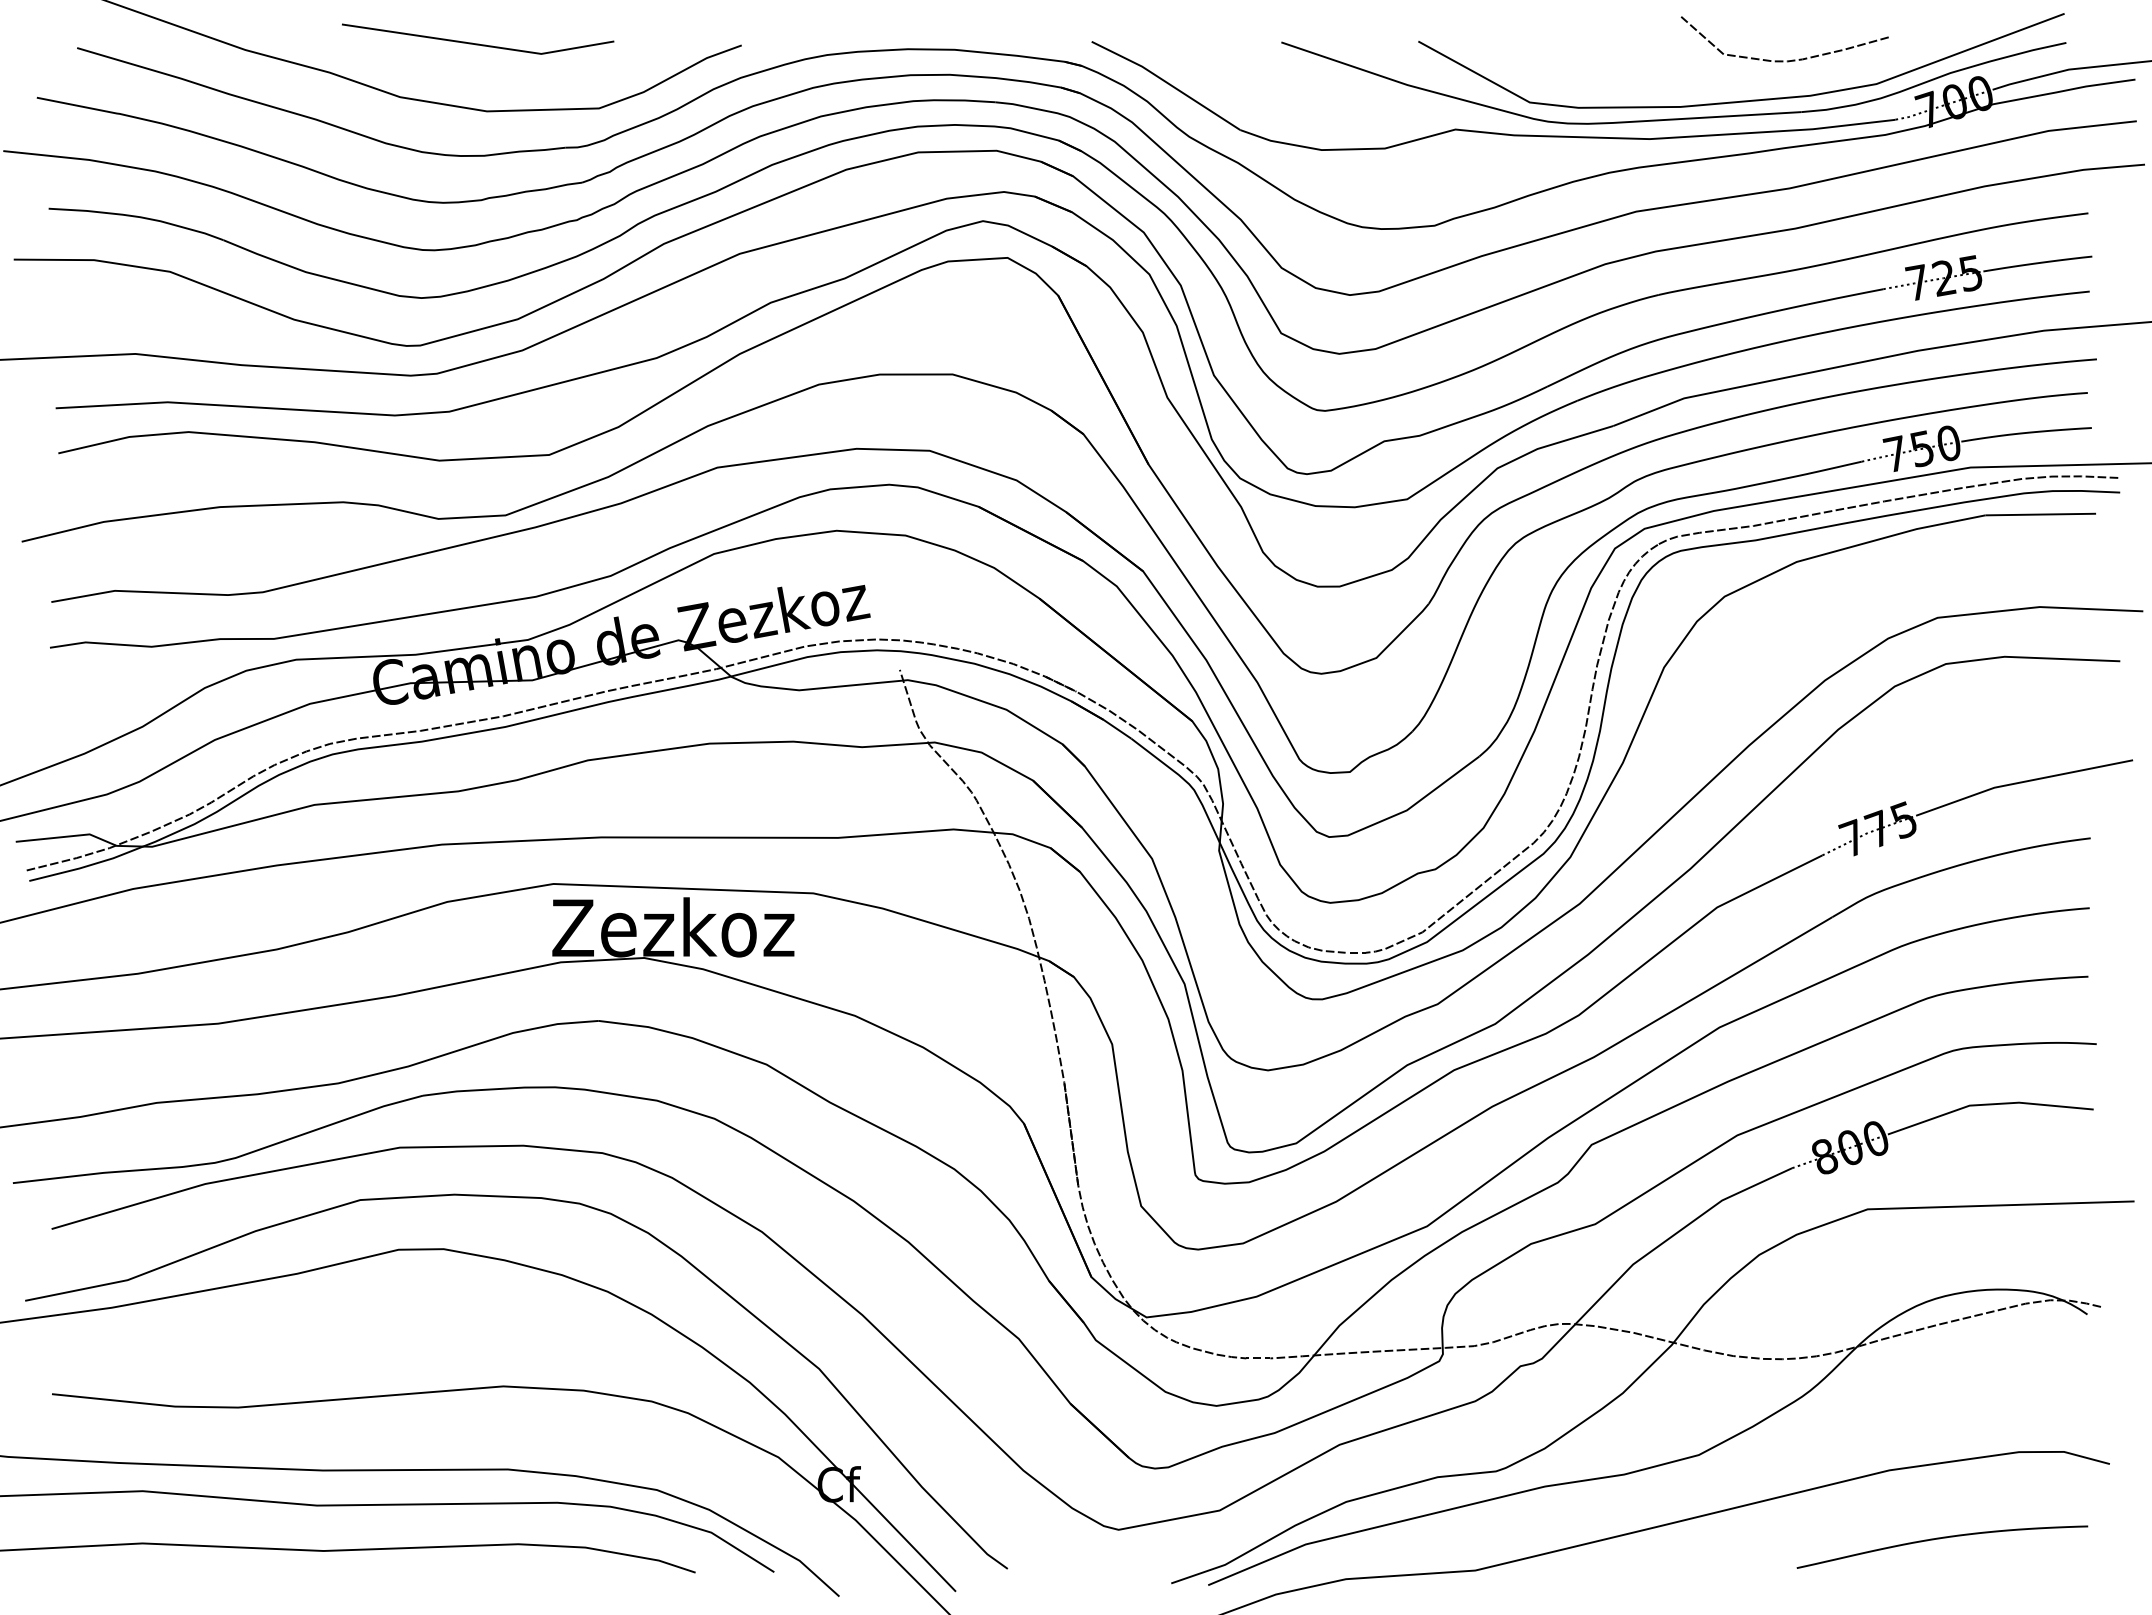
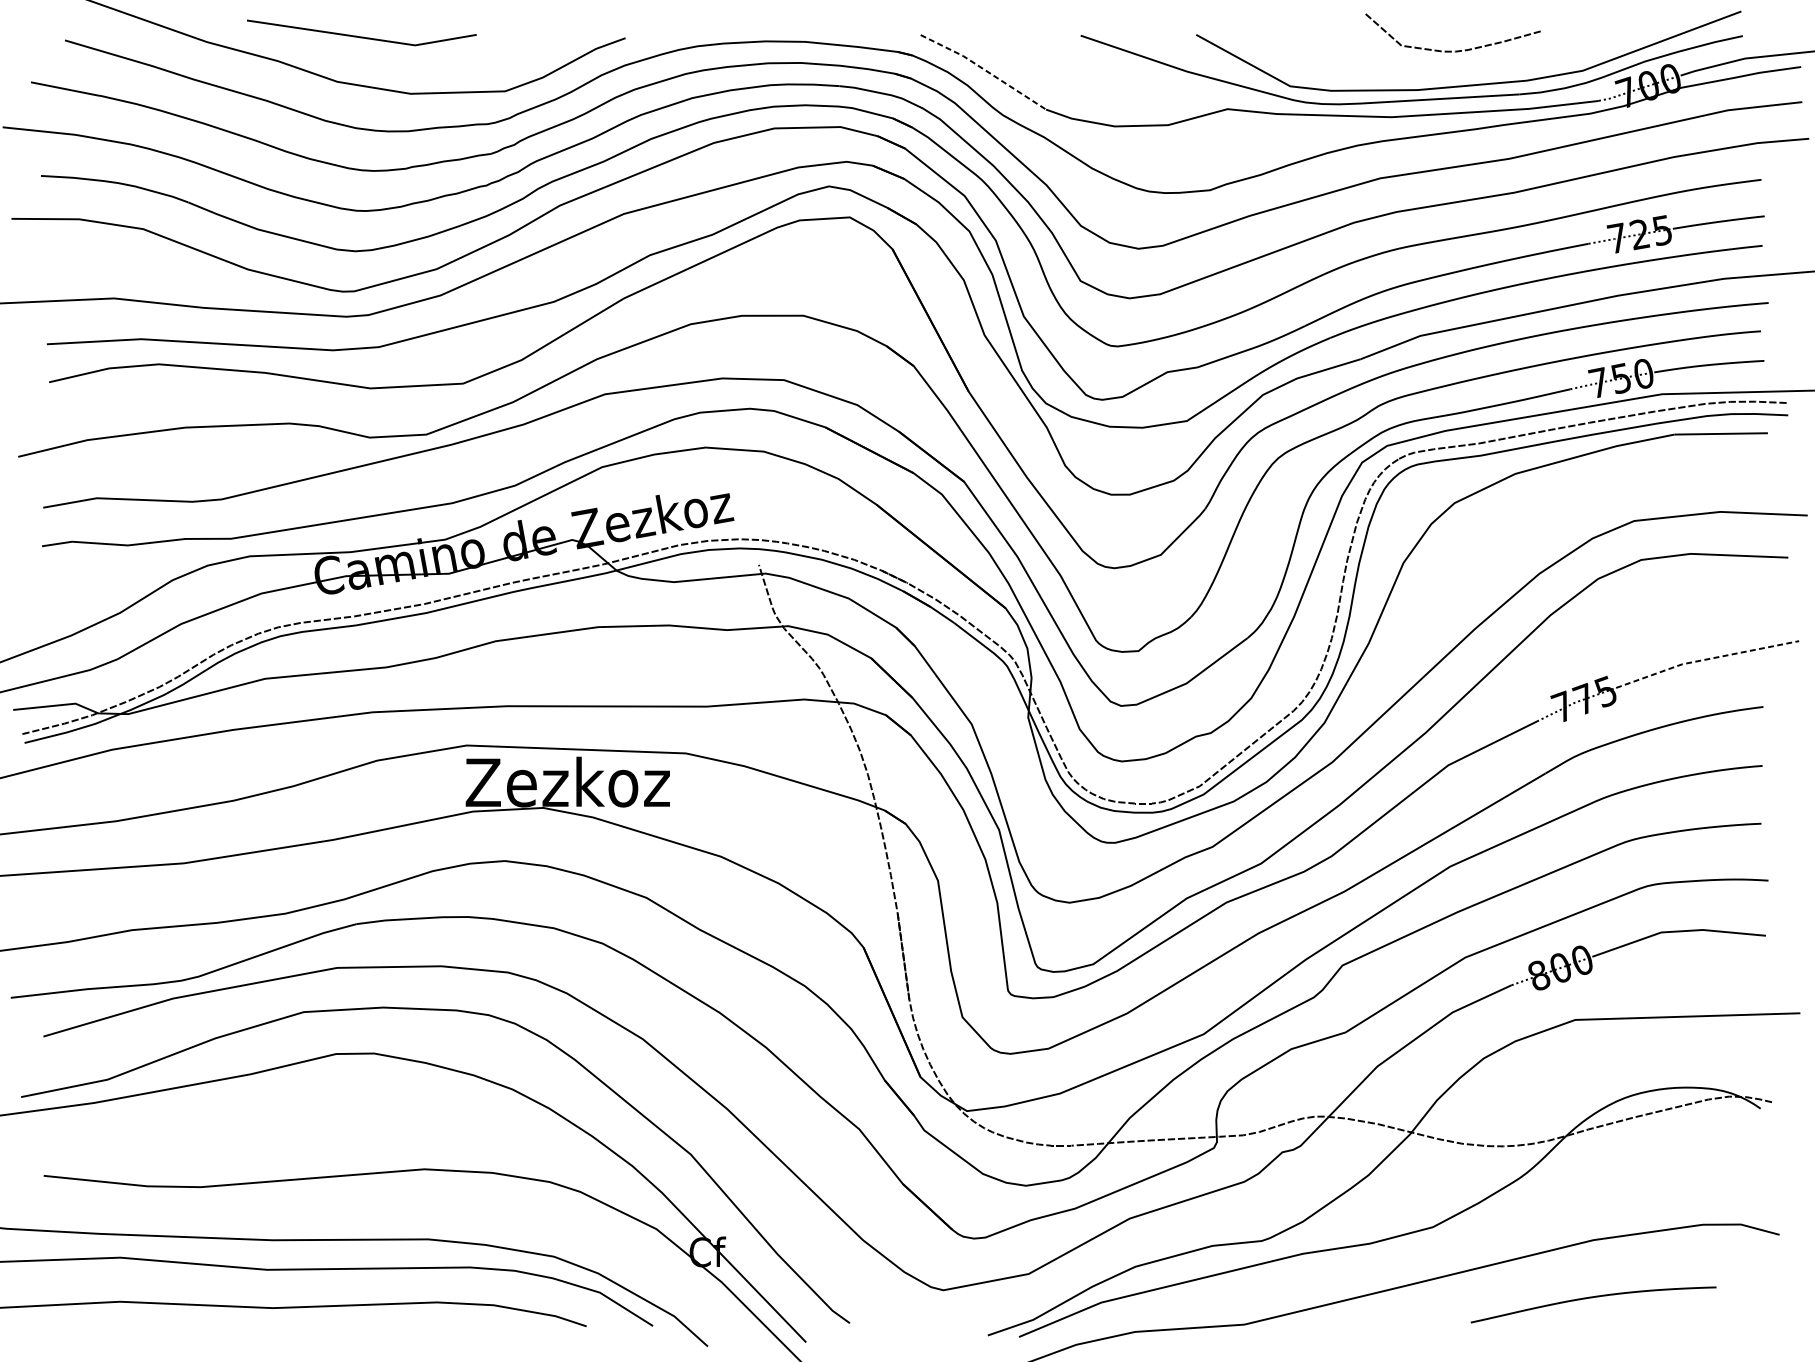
line: (478, 43) -> (362, 36), moved
curve: (1783, 60) -> (1451, 50), moved
line: (1167, 82) -> (984, 69), solid -> dashed
line: (2022, 782) -> (1705, 659), solid -> dashed
curve: (1940, 1539) -> (1592, 1298), moved

